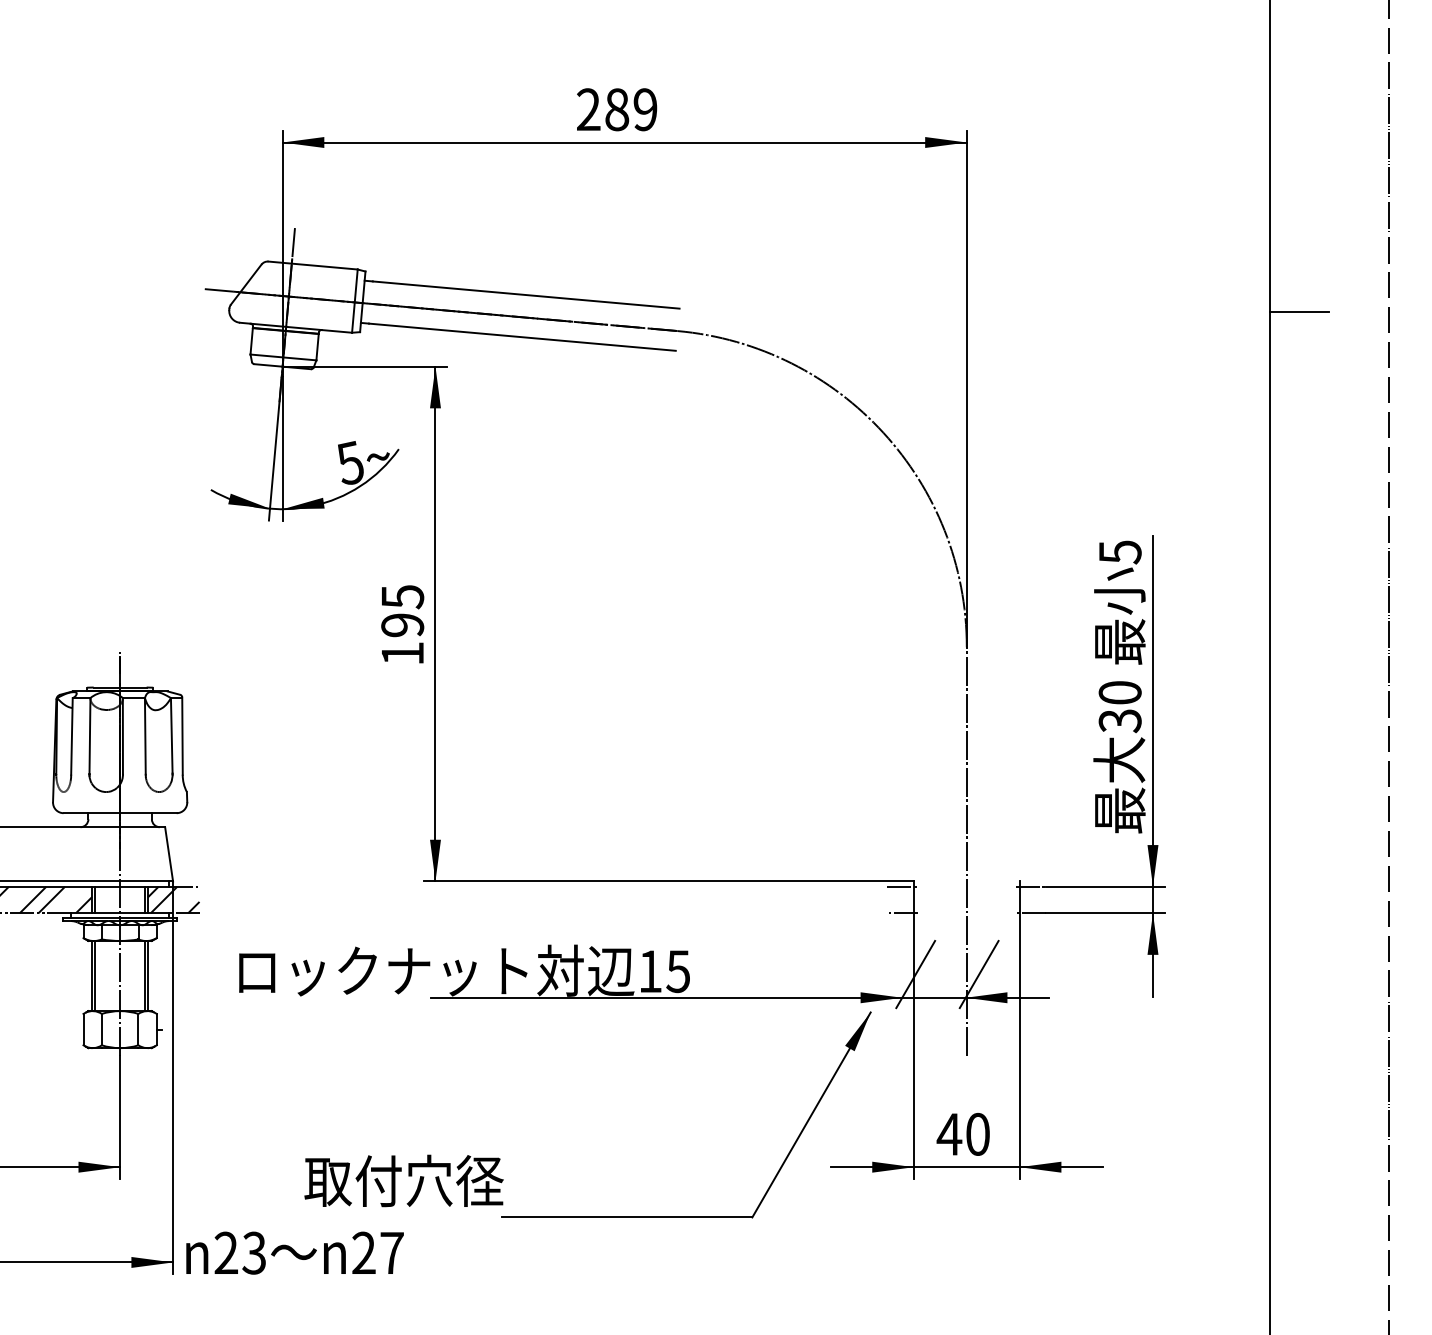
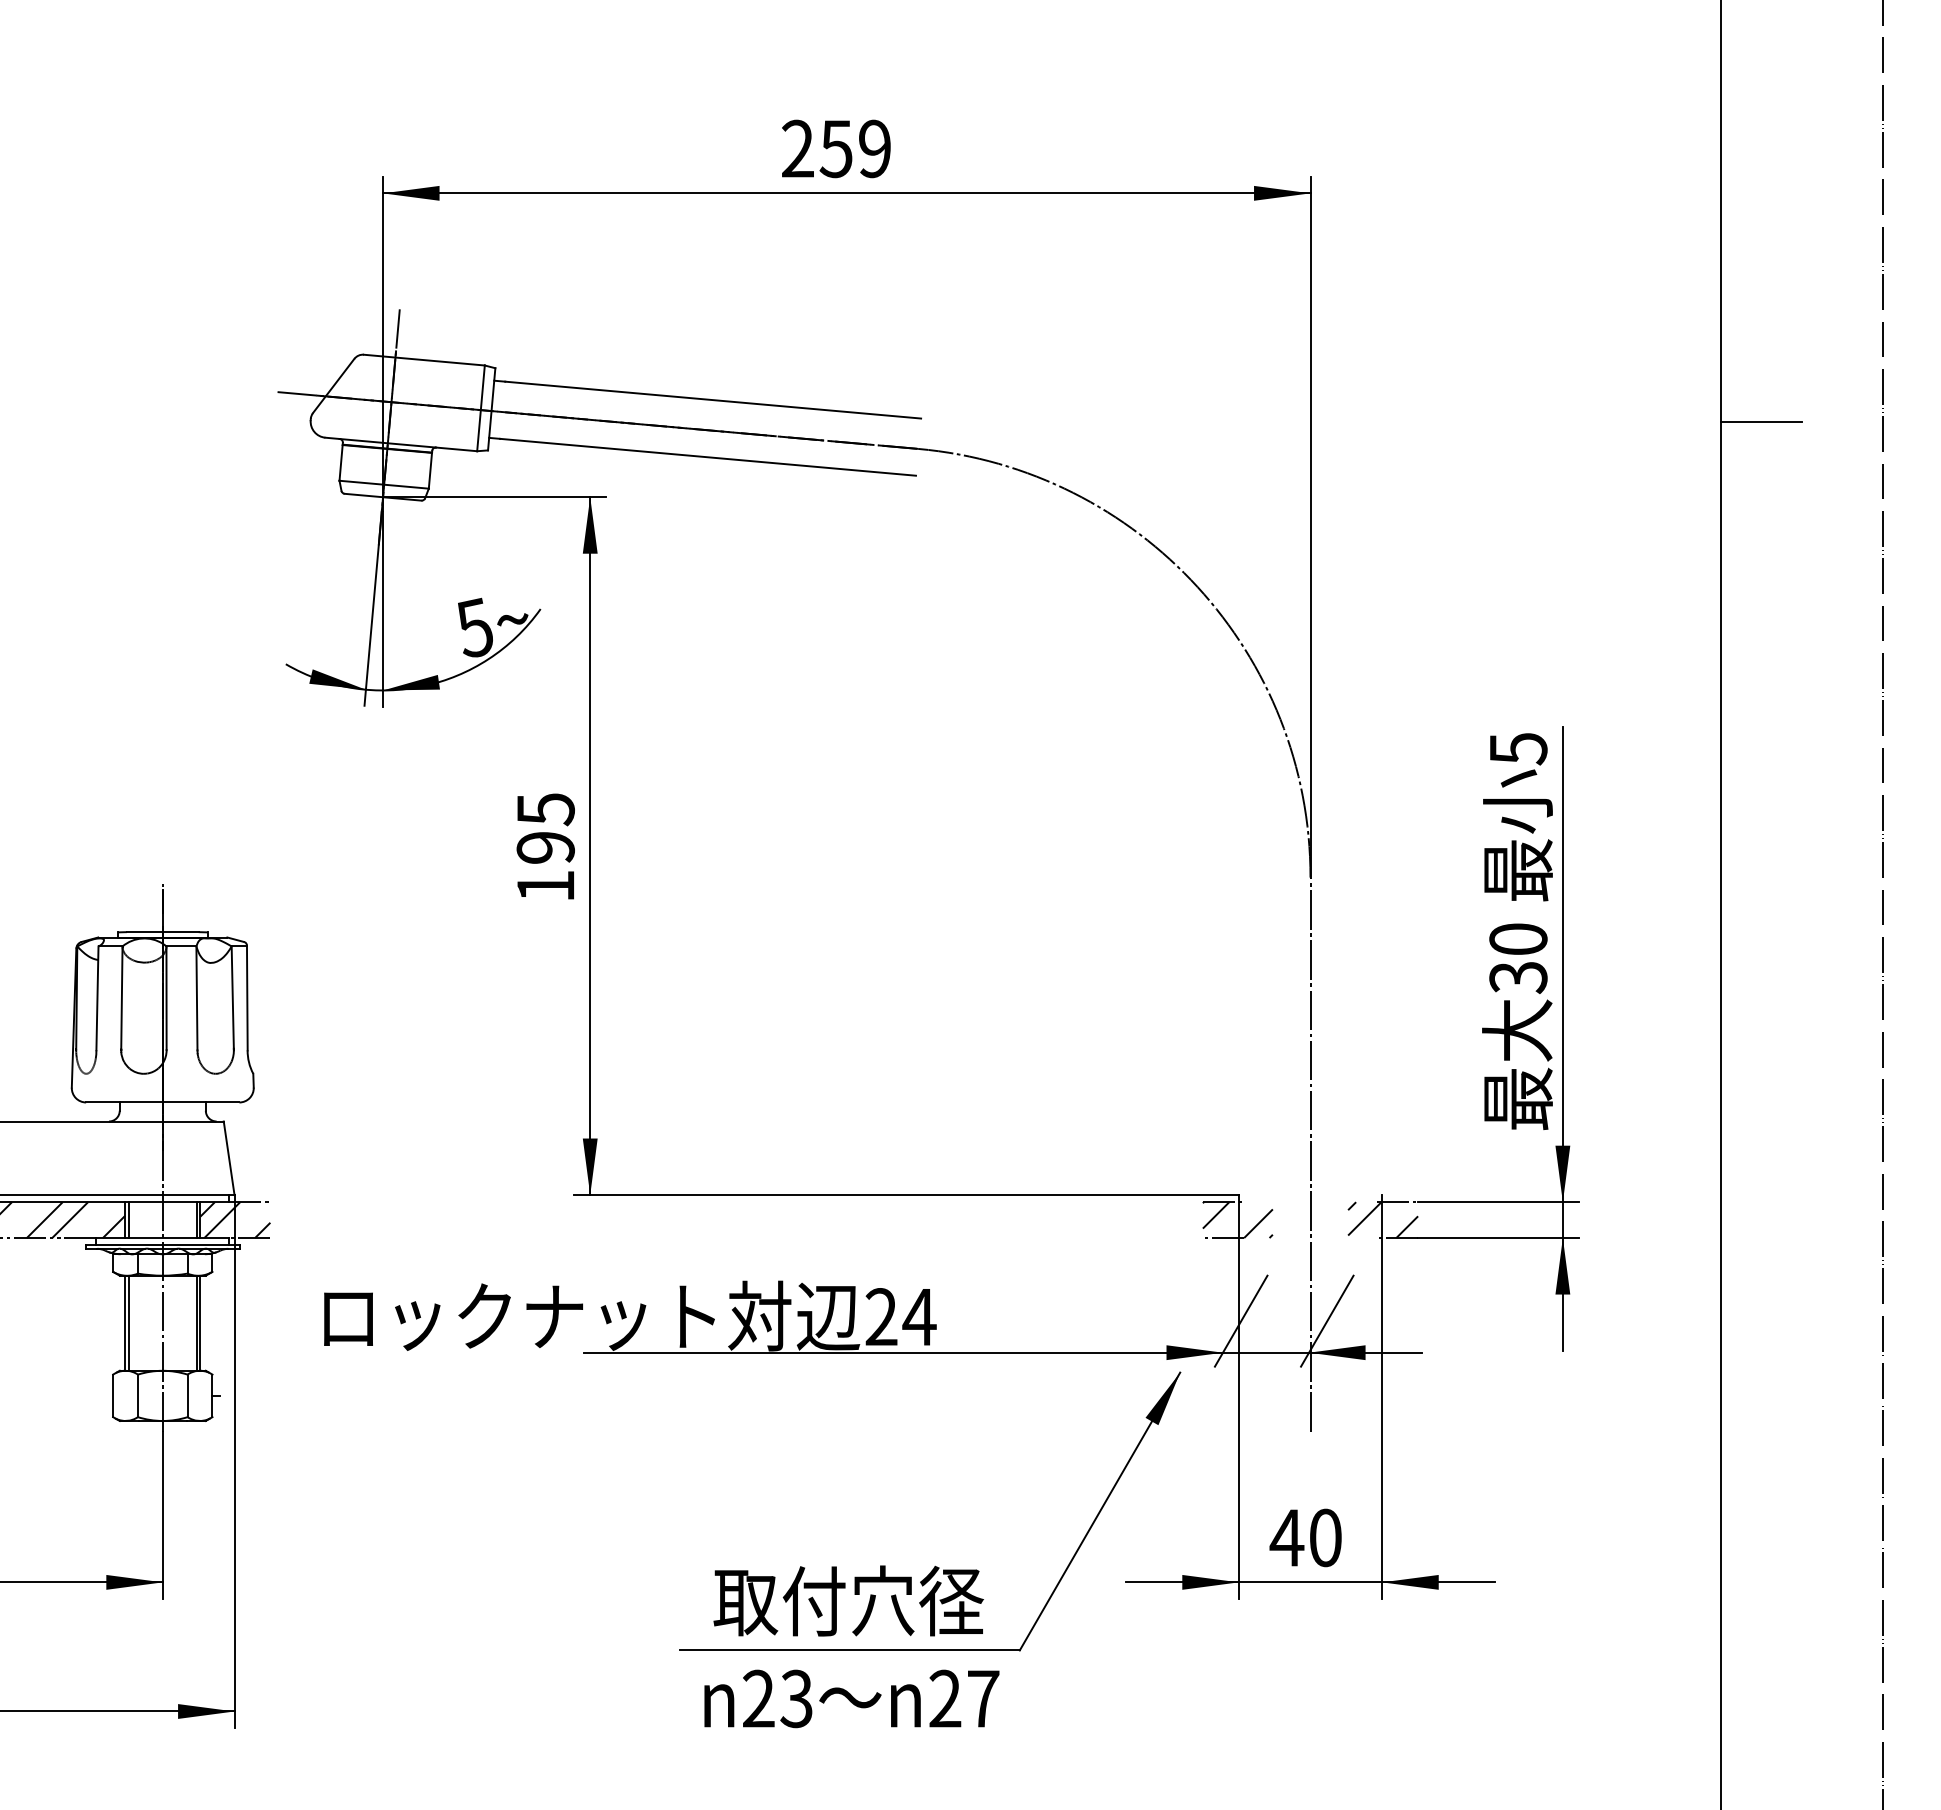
text: (616, 109) -> (835, 148), 289 -> 259
hatch: (912, 900) -> (1237, 1220), added
hatch: (1020, 900) -> (1383, 1220), added
text: (664, 971) -> (900, 1317), 15 -> 24
text: (403, 1180) -> (848, 1600), moved
text: (294, 1252) -> (851, 1698), moved

